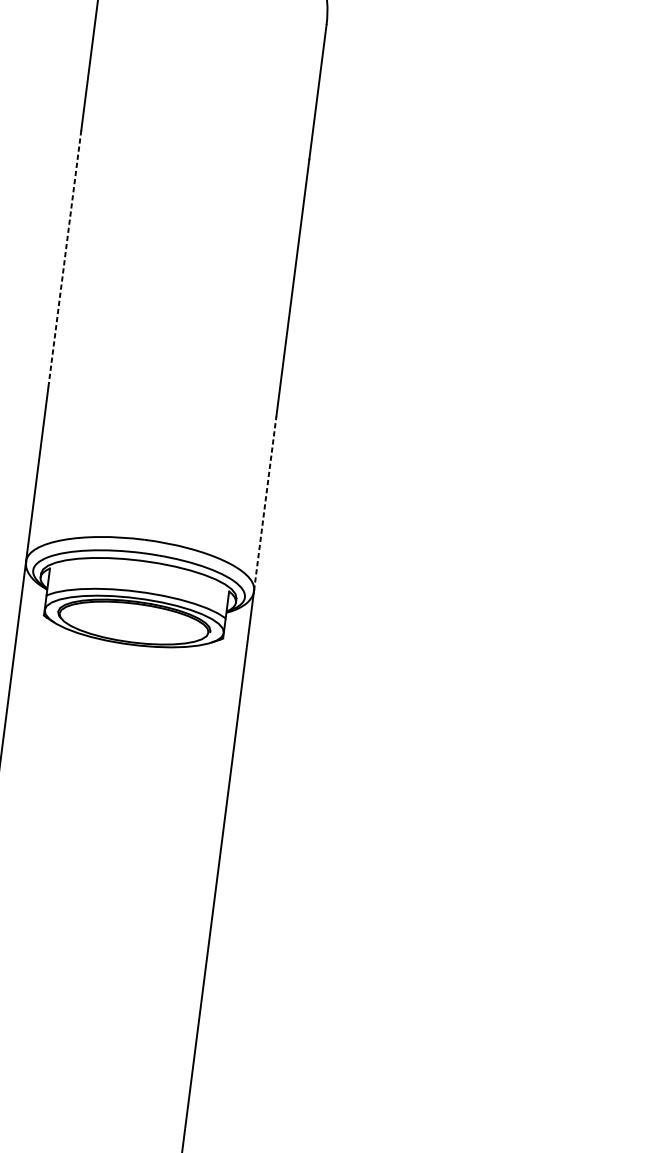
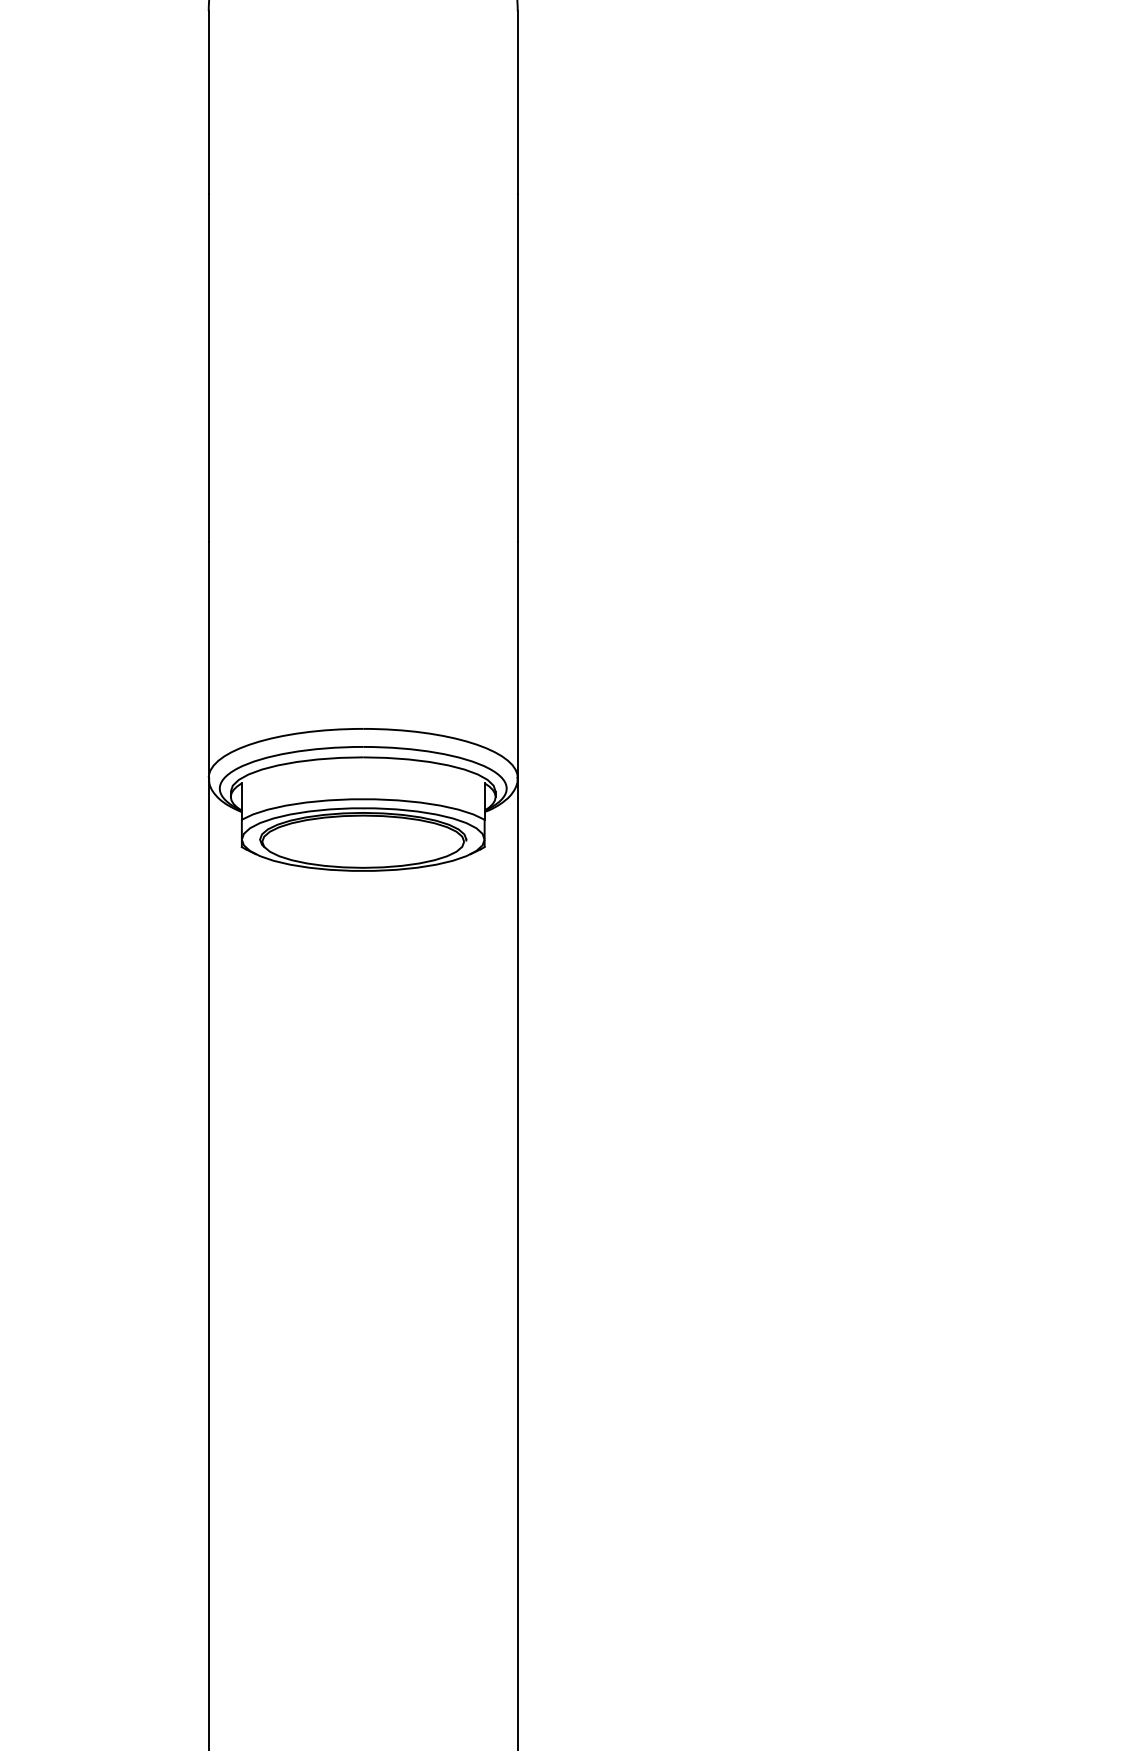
line: (64, 259) -> (208, 368), dashed -> solid
line: (265, 503) -> (517, 660), dashed -> solid

